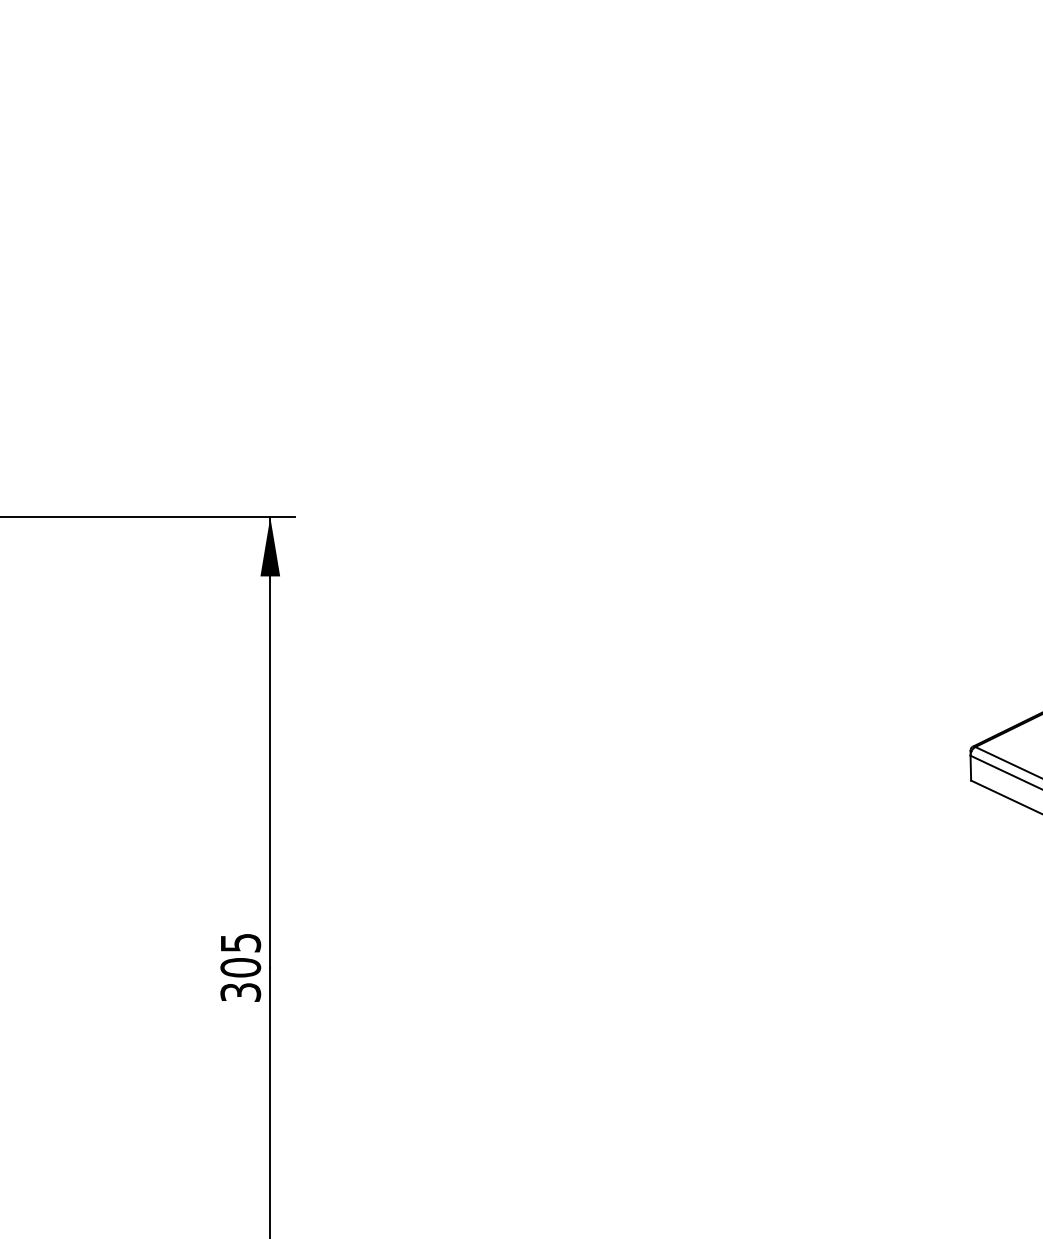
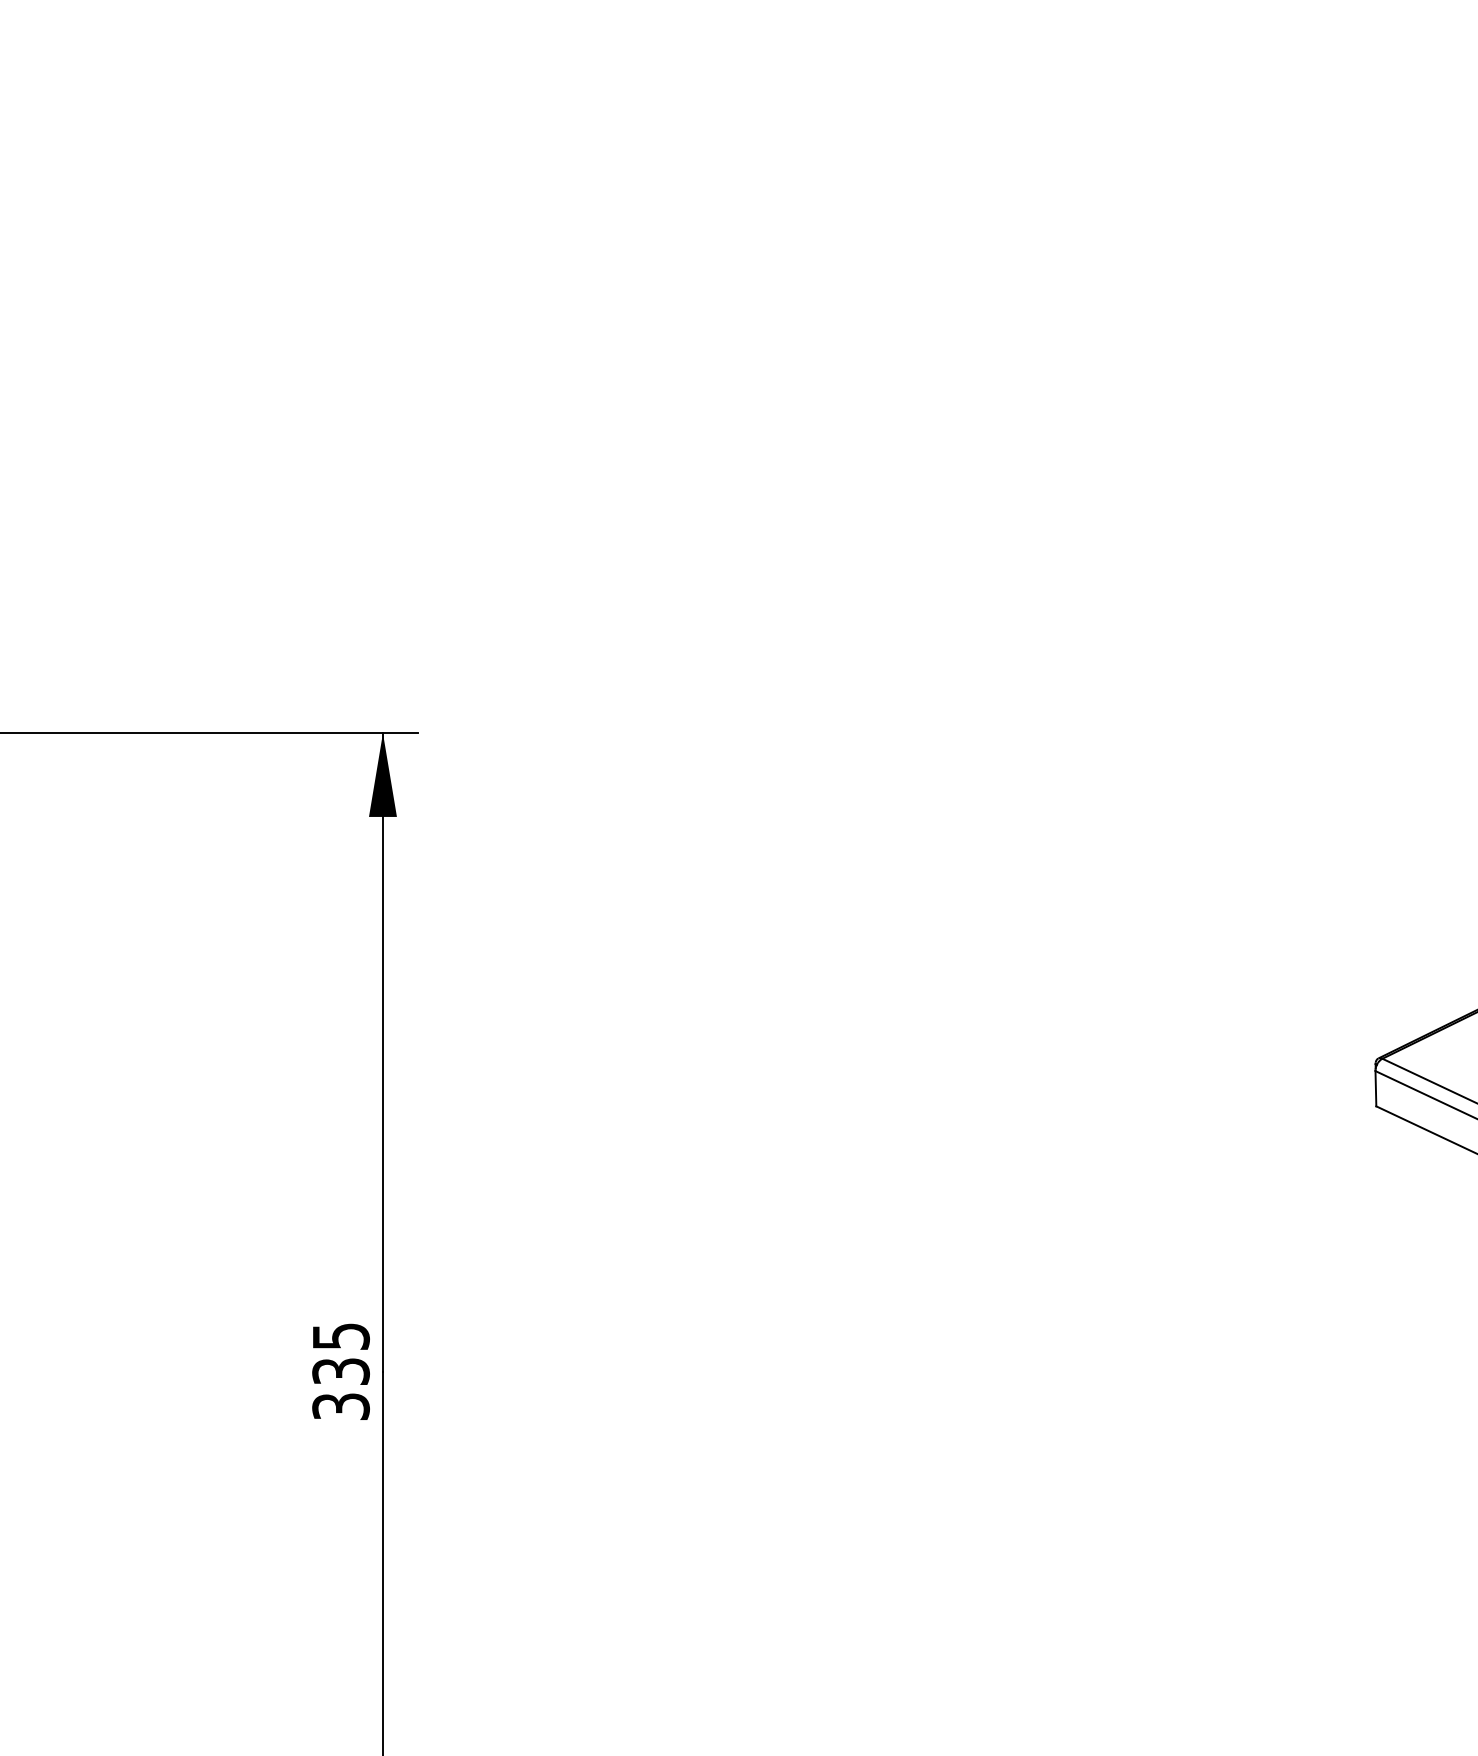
text: (240, 967) -> (340, 1371), 305 -> 335

